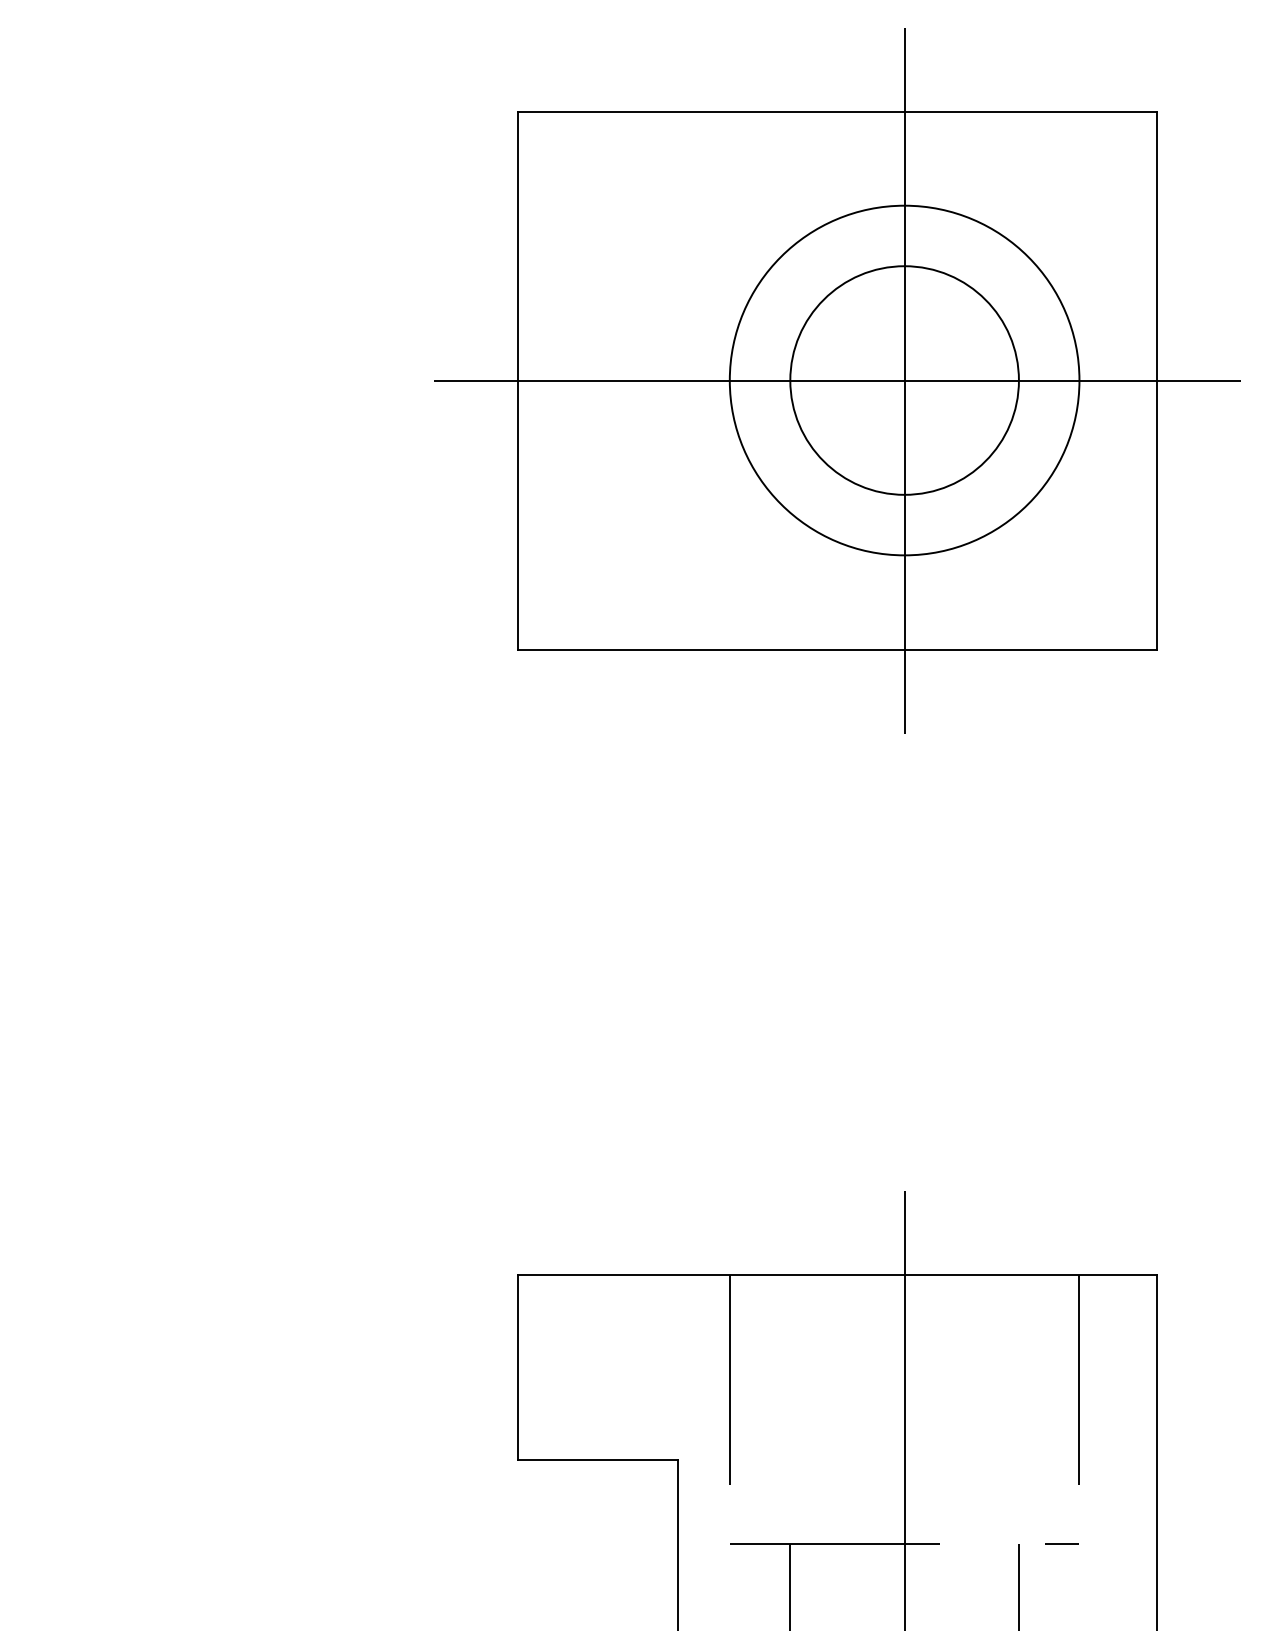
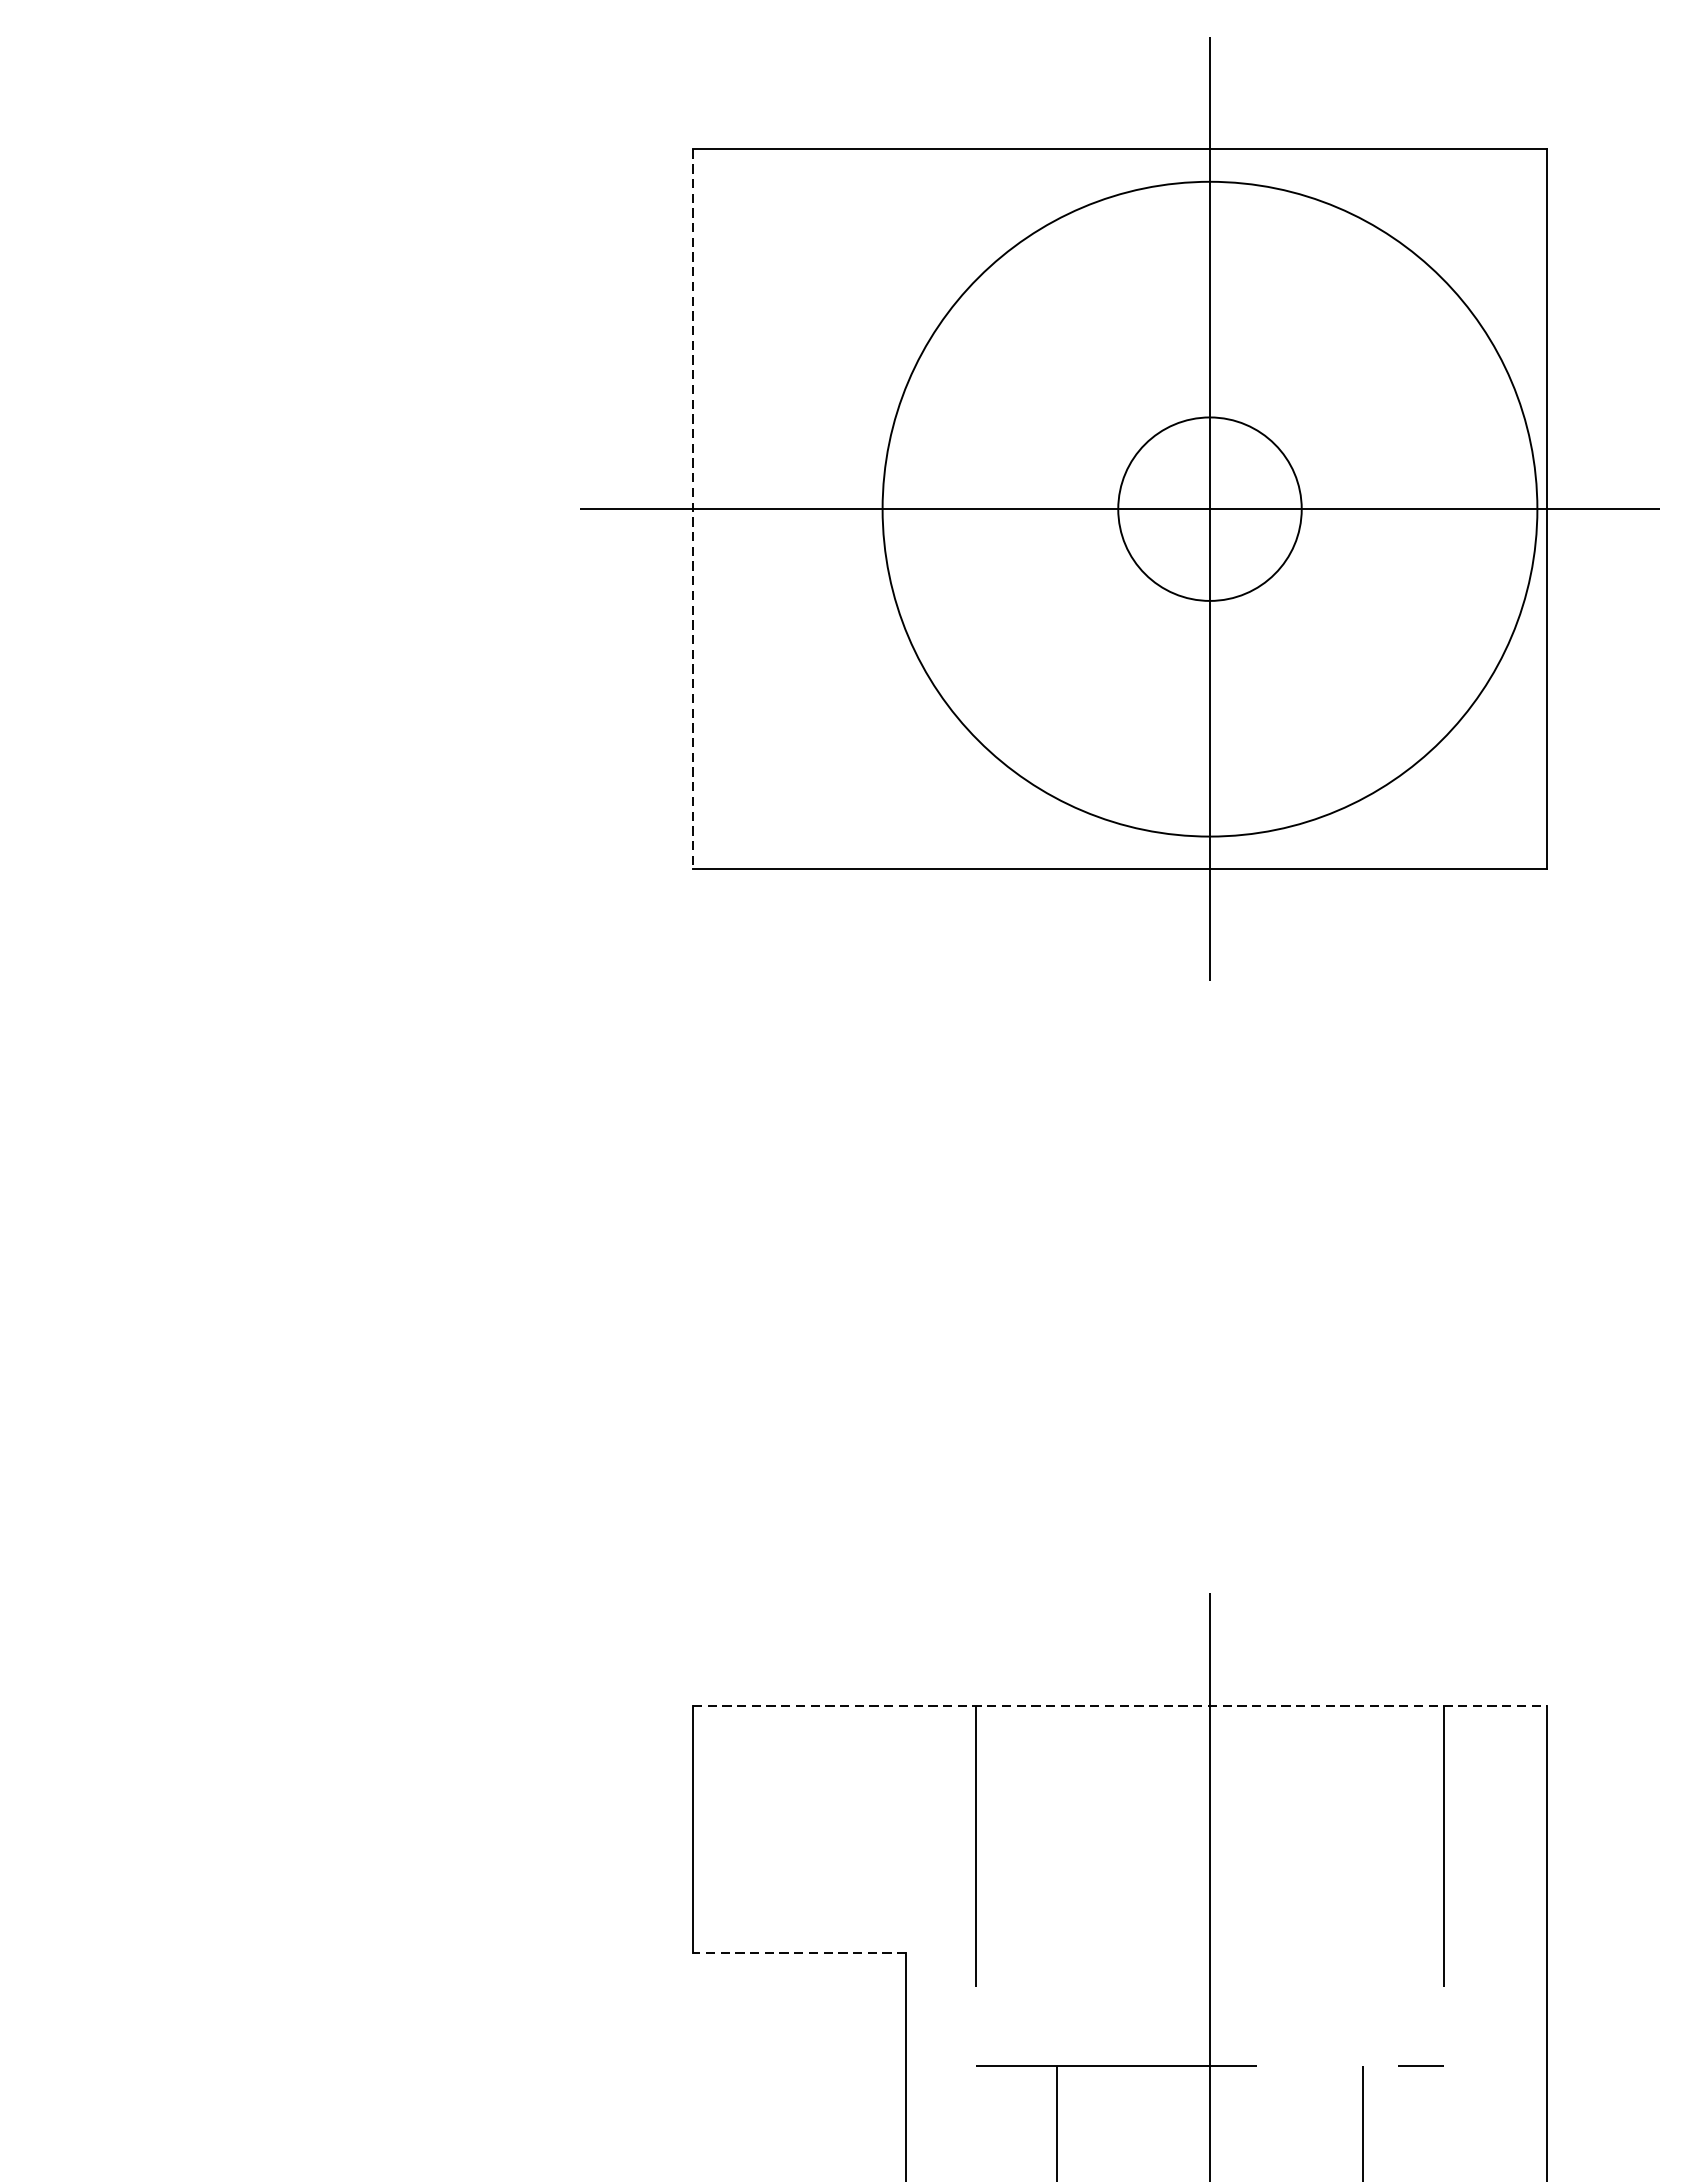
line: (517, 380) -> (692, 509), solid -> dashed
circle: (904, 380) -> (1209, 509), size x0.6
circle: (904, 380) -> (1209, 509), size x1.4
line: (837, 1275) -> (1120, 1706), solid -> dashed
line: (597, 1460) -> (799, 1953), solid -> dashed

